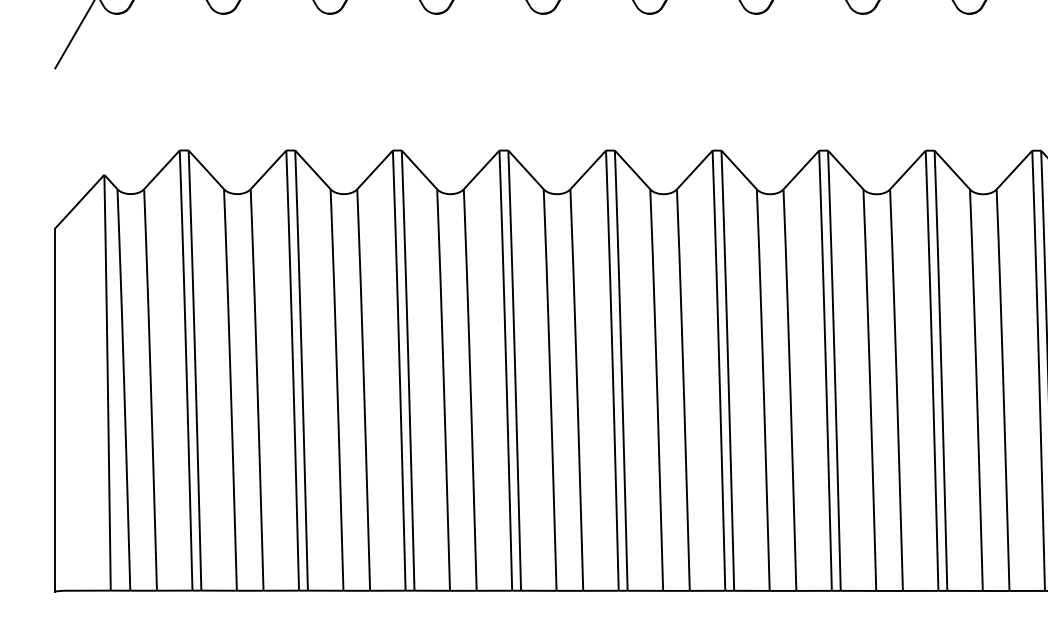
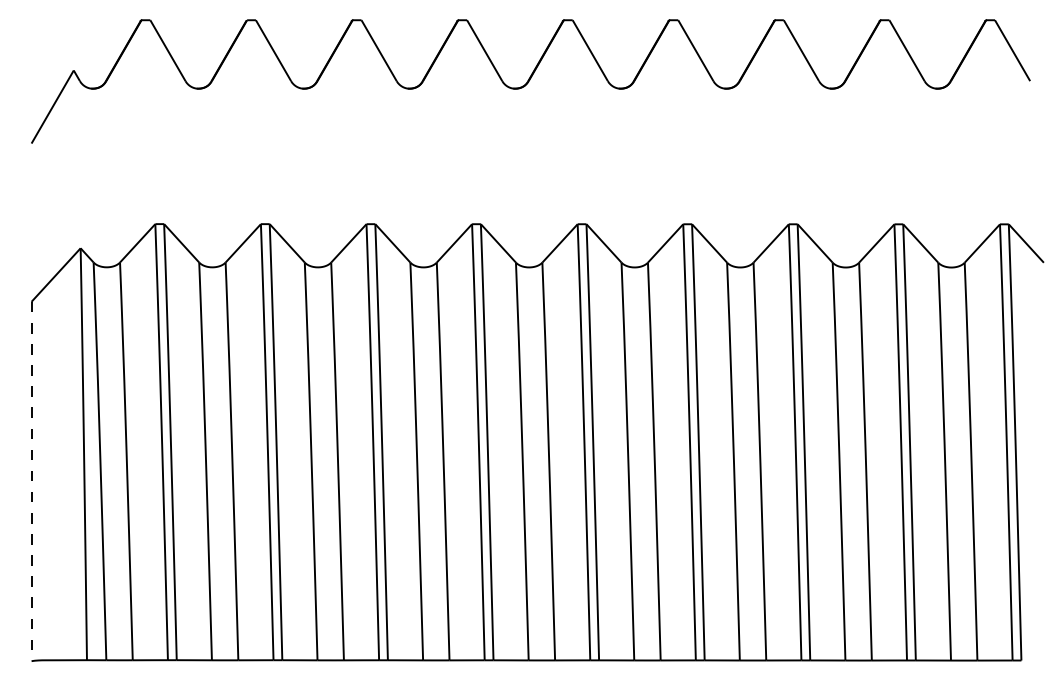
line: (54, 410) -> (31, 481), solid -> dashed

